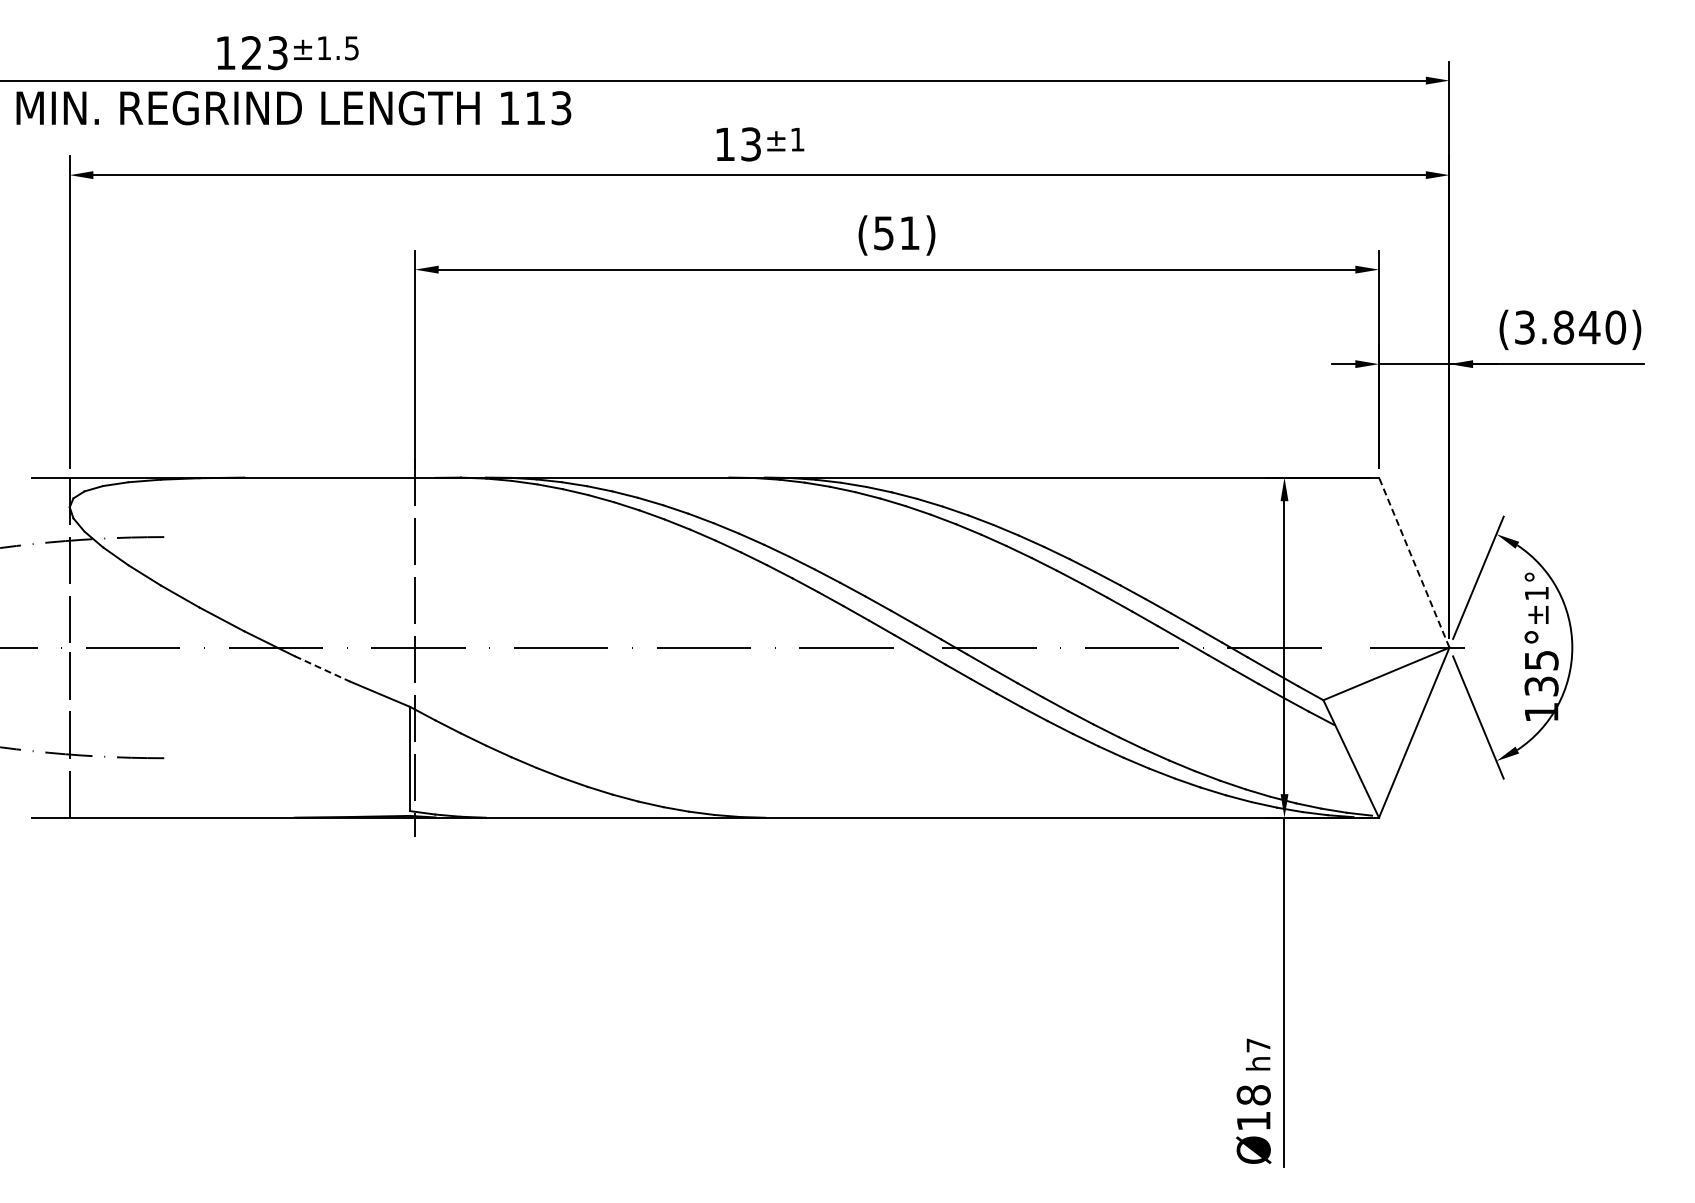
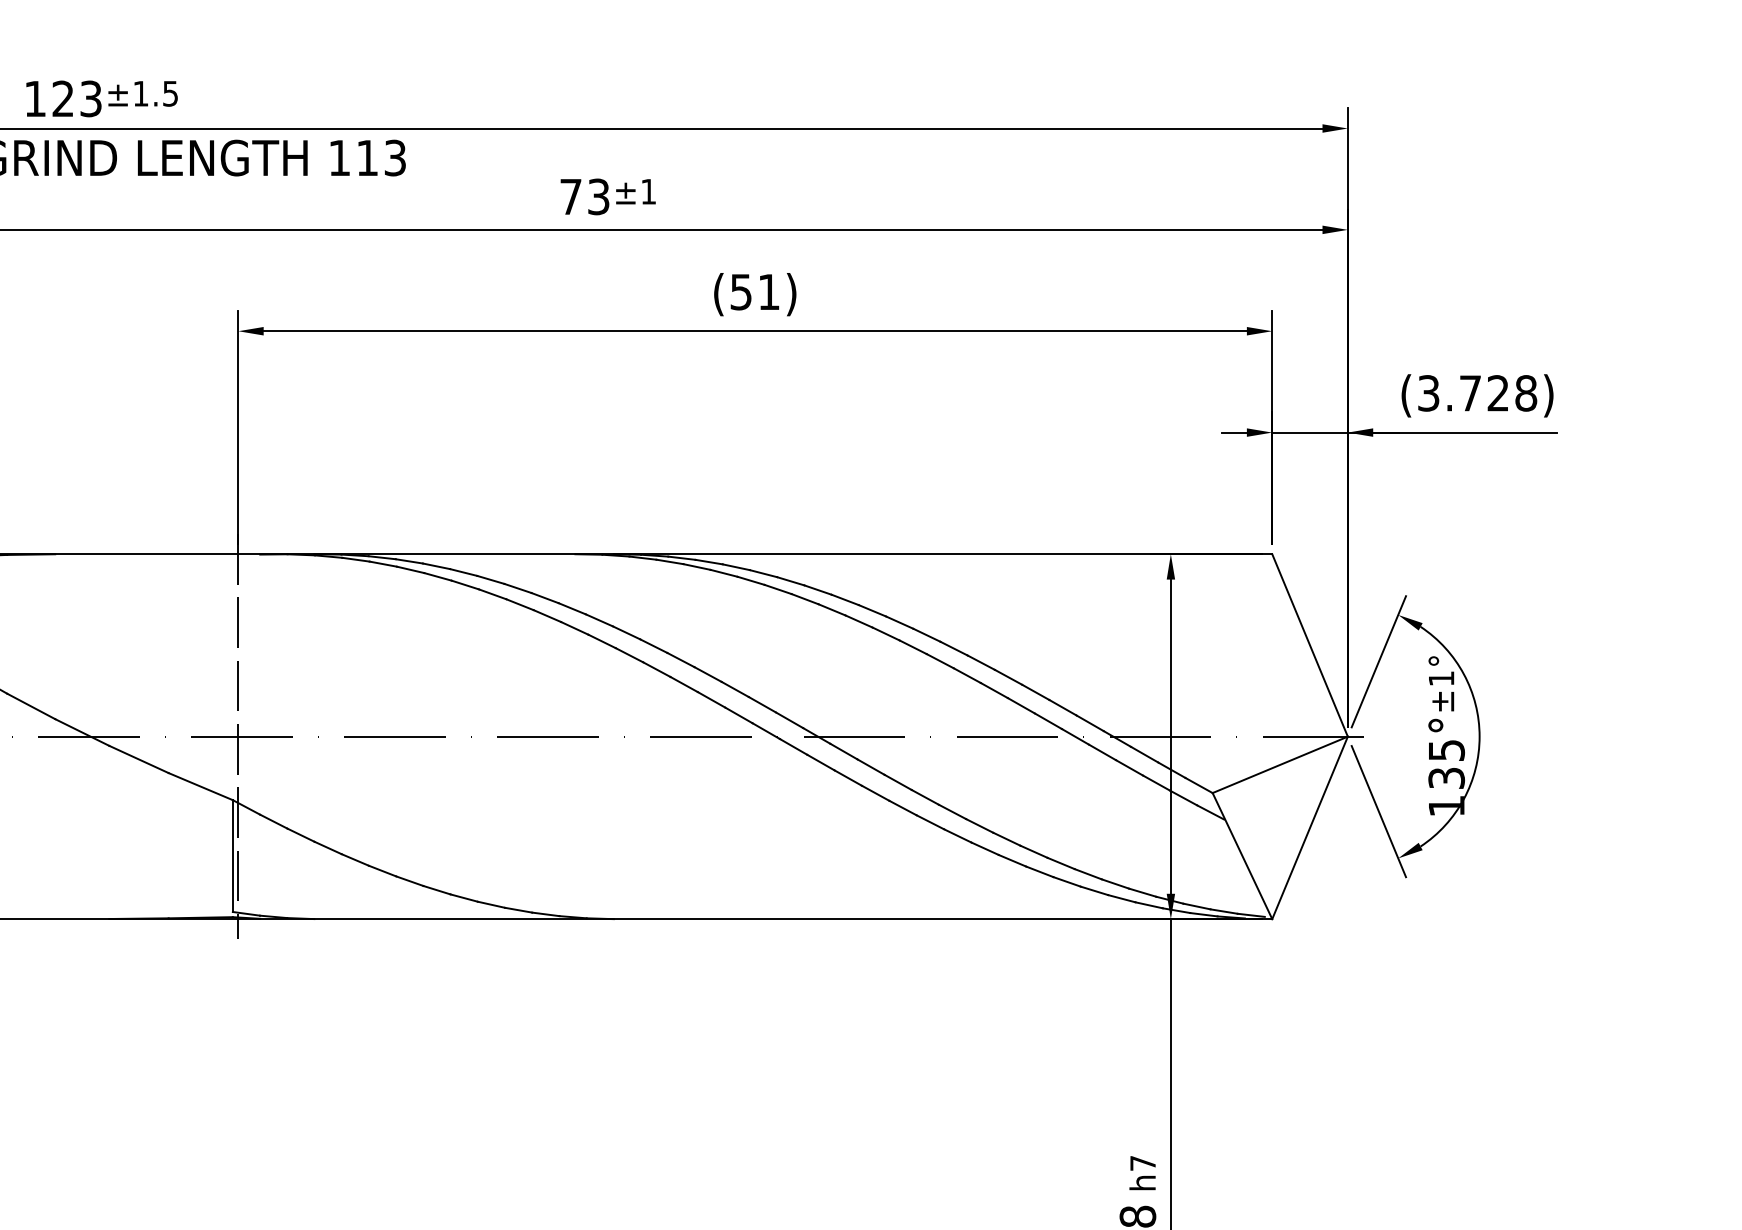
text: (724, 143) -> (570, 195), 13 -> 73
text: (1589, 327) -> (1498, 393), (3.840) -> (3.728)
line: (1414, 562) -> (1310, 645), dashed -> solid
line: (322, 669) -> (139, 760), dashed -> solid

